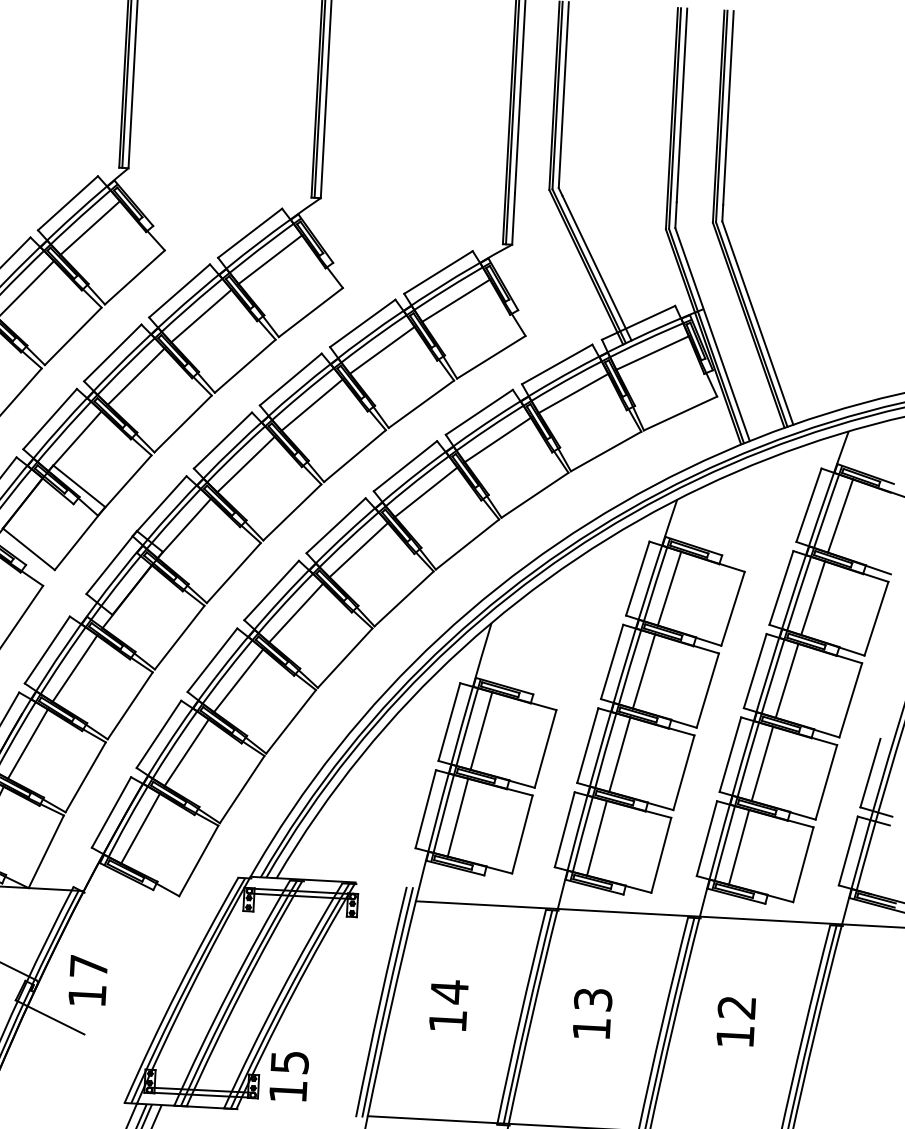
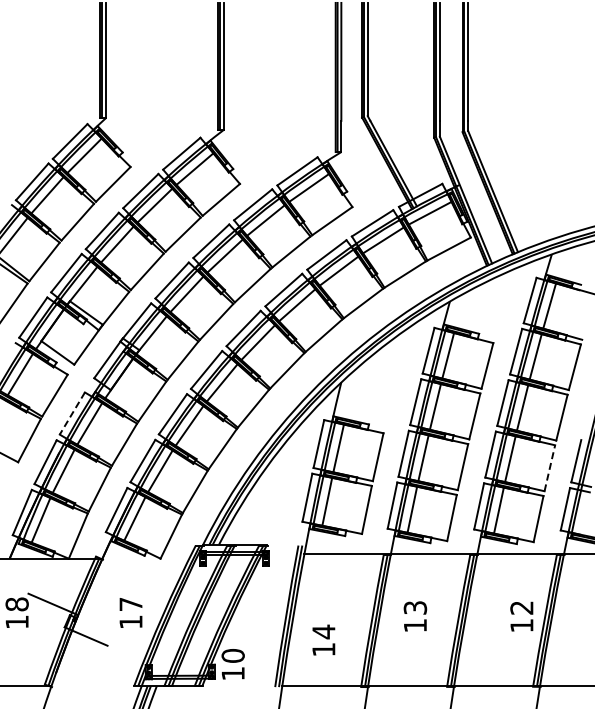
line: (47, 649) -> (72, 413), solid -> dashed
line: (825, 782) -> (549, 468), solid -> dashed
text: (87, 979) -> (130, 612), moved
text: (448, 1004) -> (323, 639), moved
text: (735, 1021) -> (521, 616), moved
text: (288, 1061) -> (232, 655), 15 -> 10

